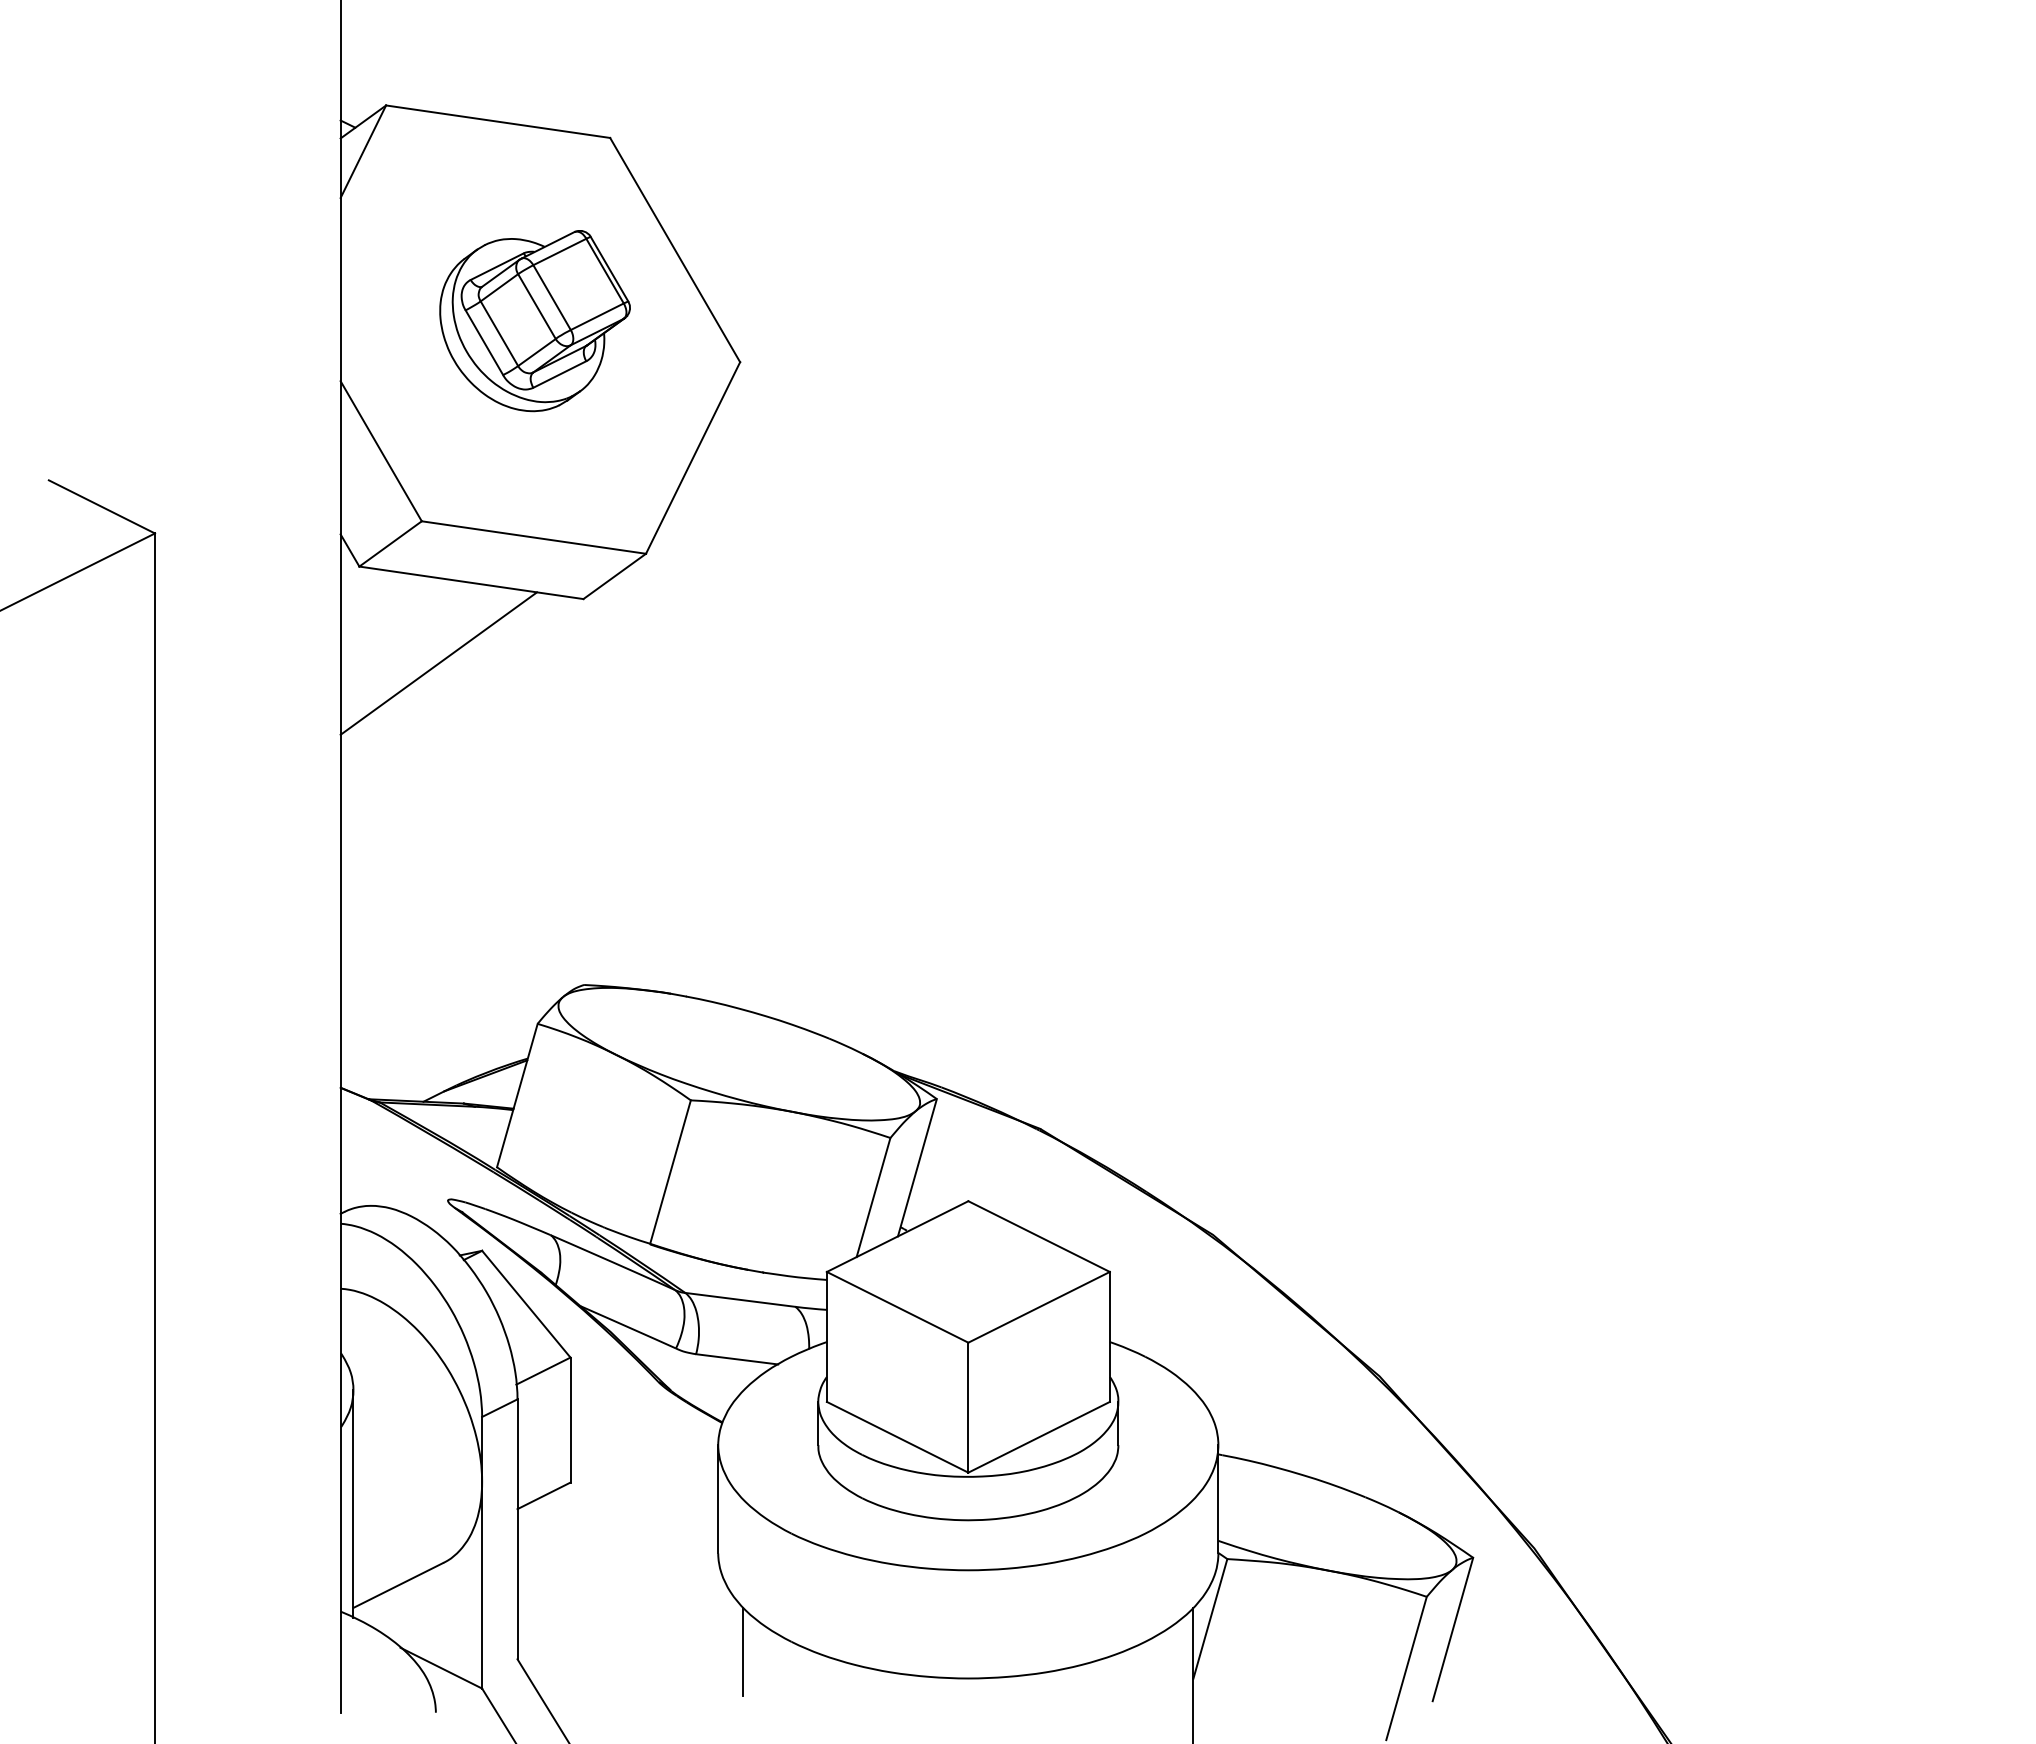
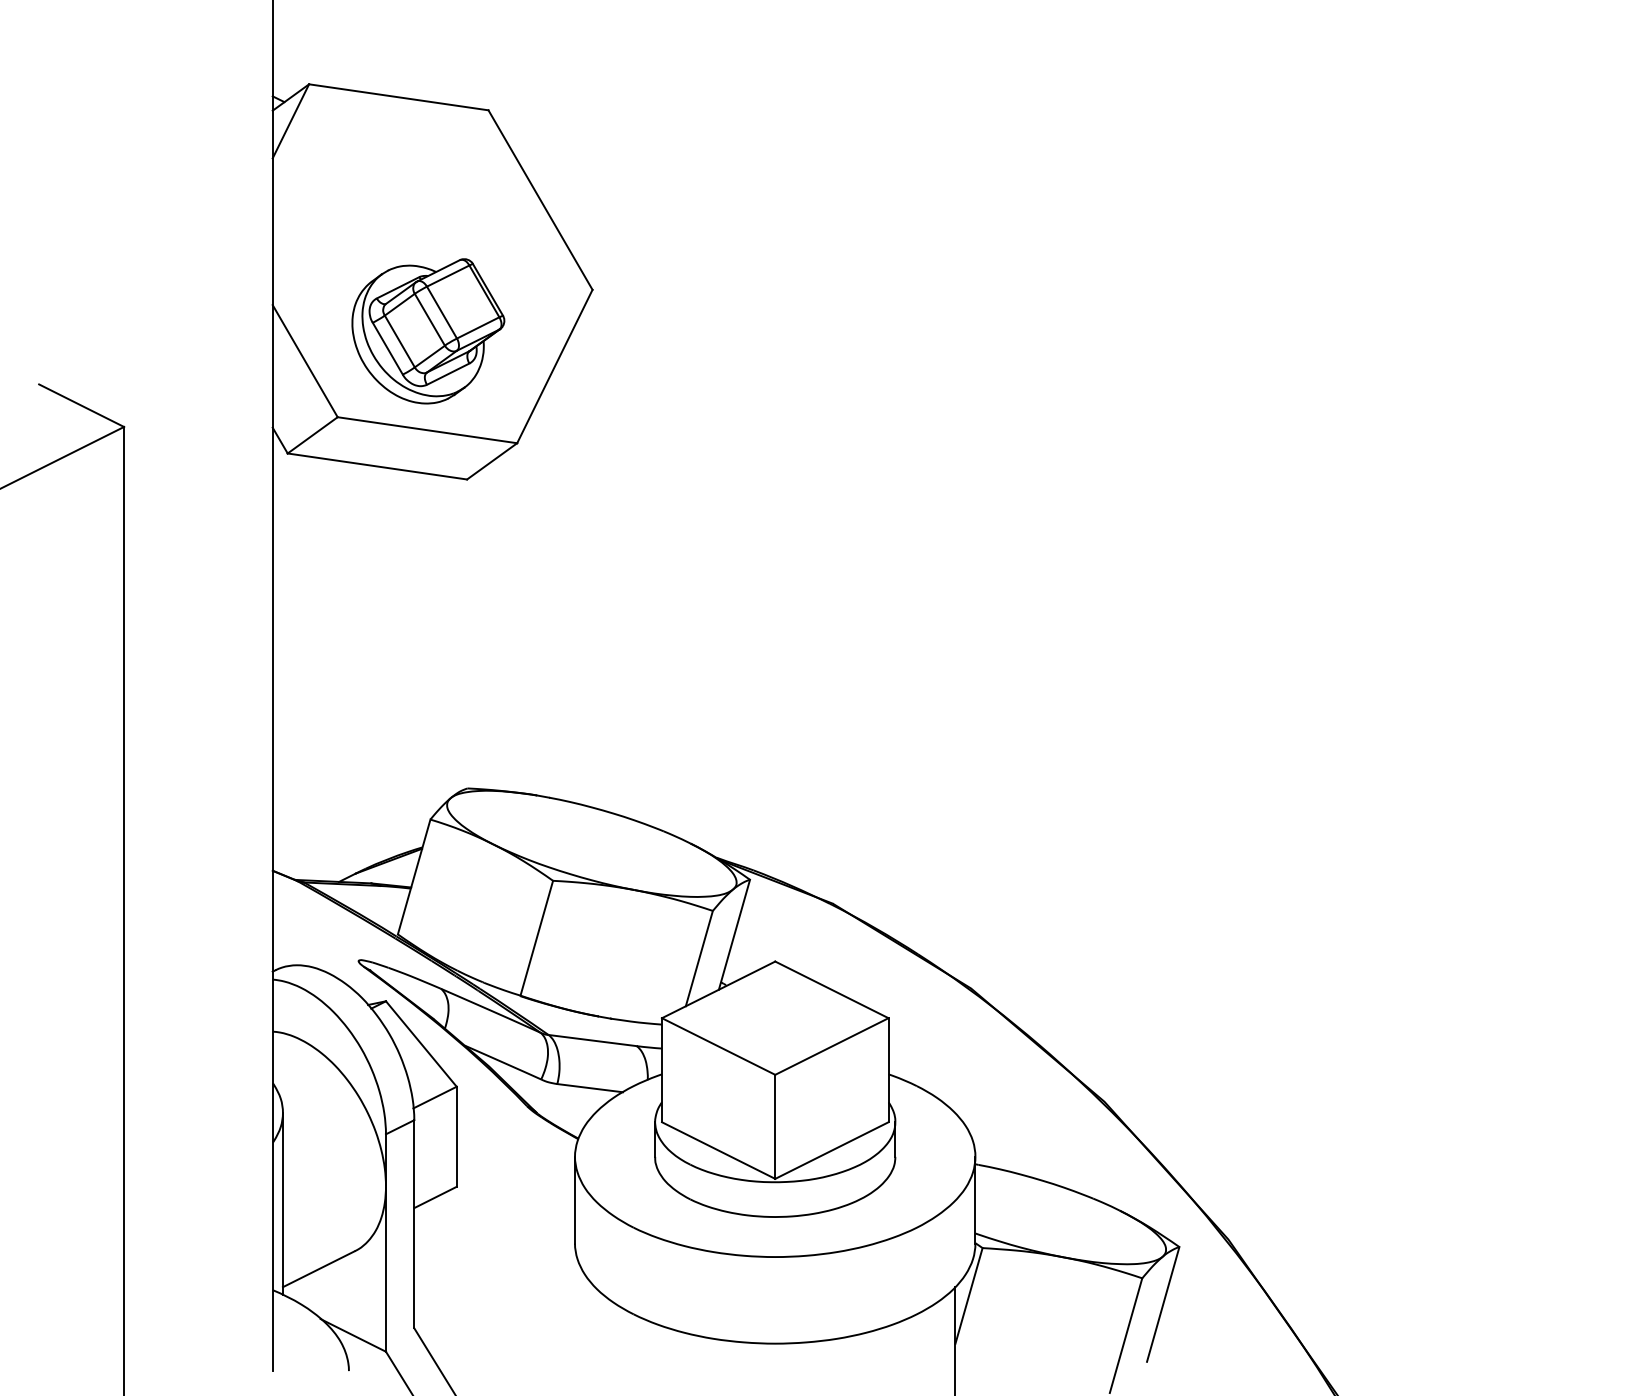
part: (534, 321) -> (427, 331), moved
line: (438, 663) -> (351, 531), removed
line: (743, 1651) -> (595, 1322), removed

